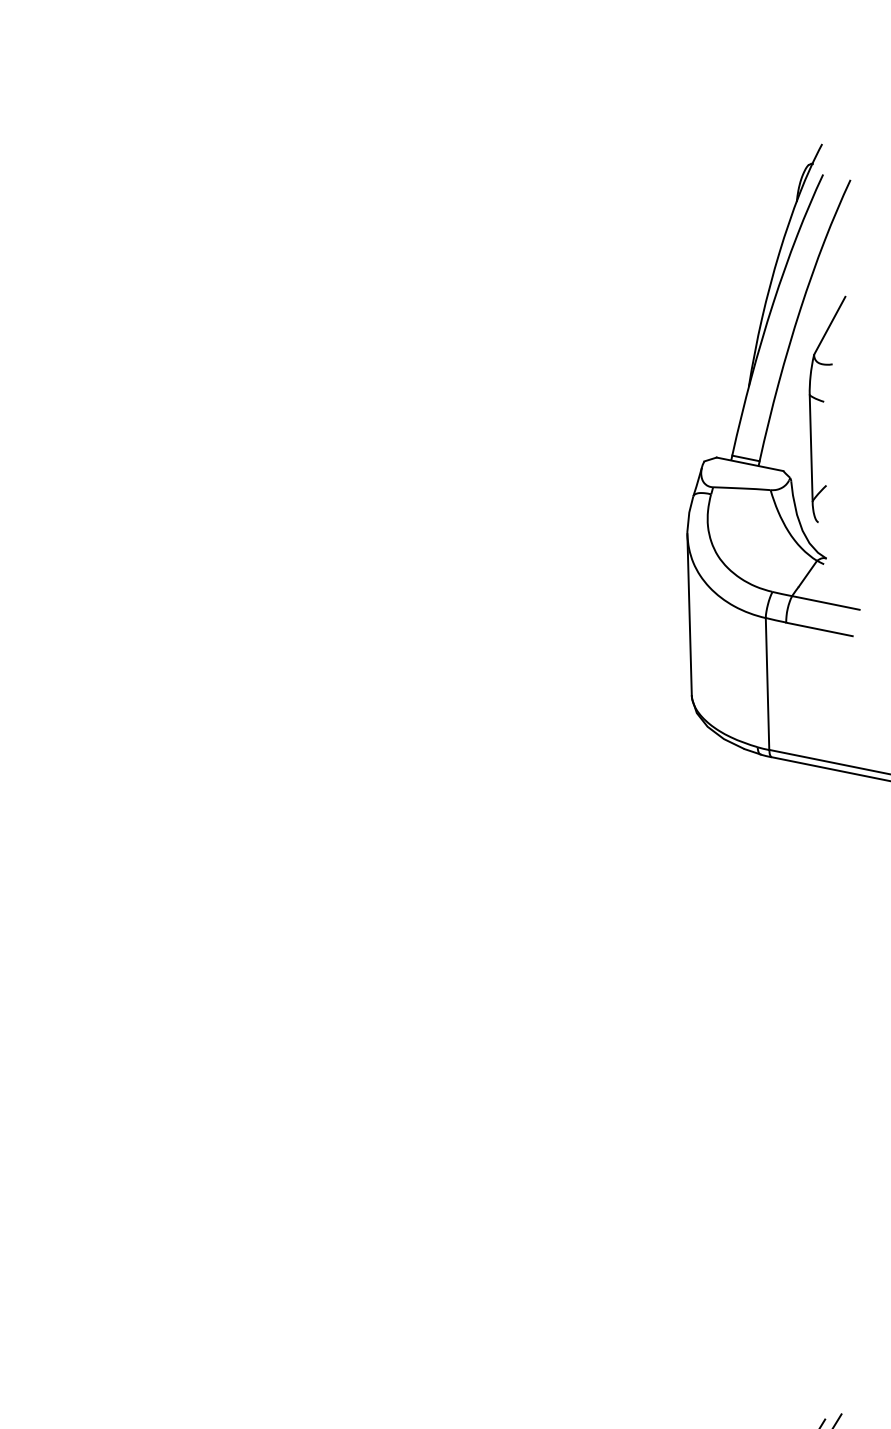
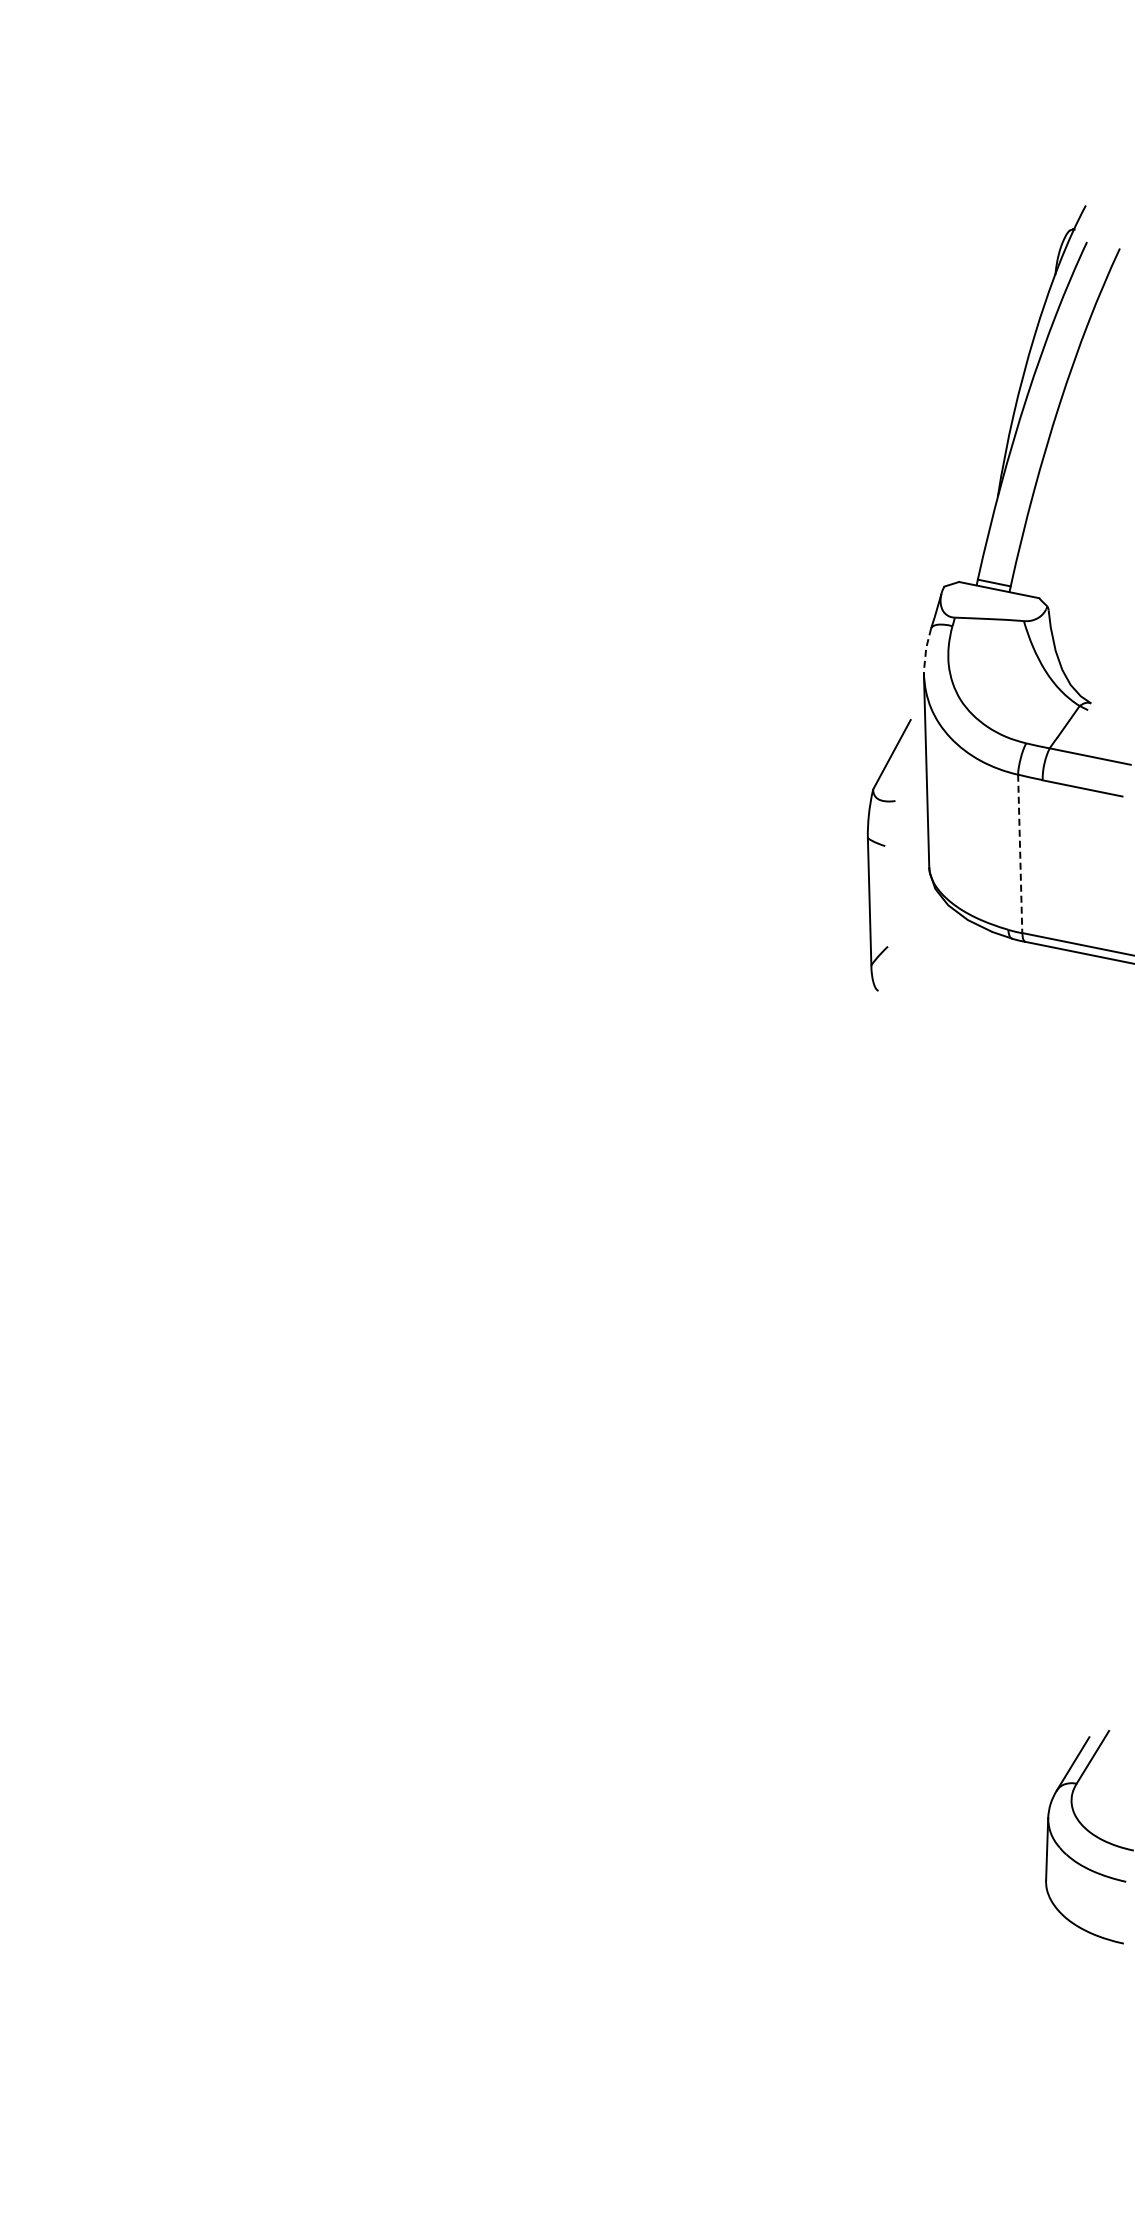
part: (824, 402) -> (885, 846), moved
line: (688, 515) -> (925, 651), solid -> dashed
line: (767, 684) -> (1020, 854), solid -> dashed

